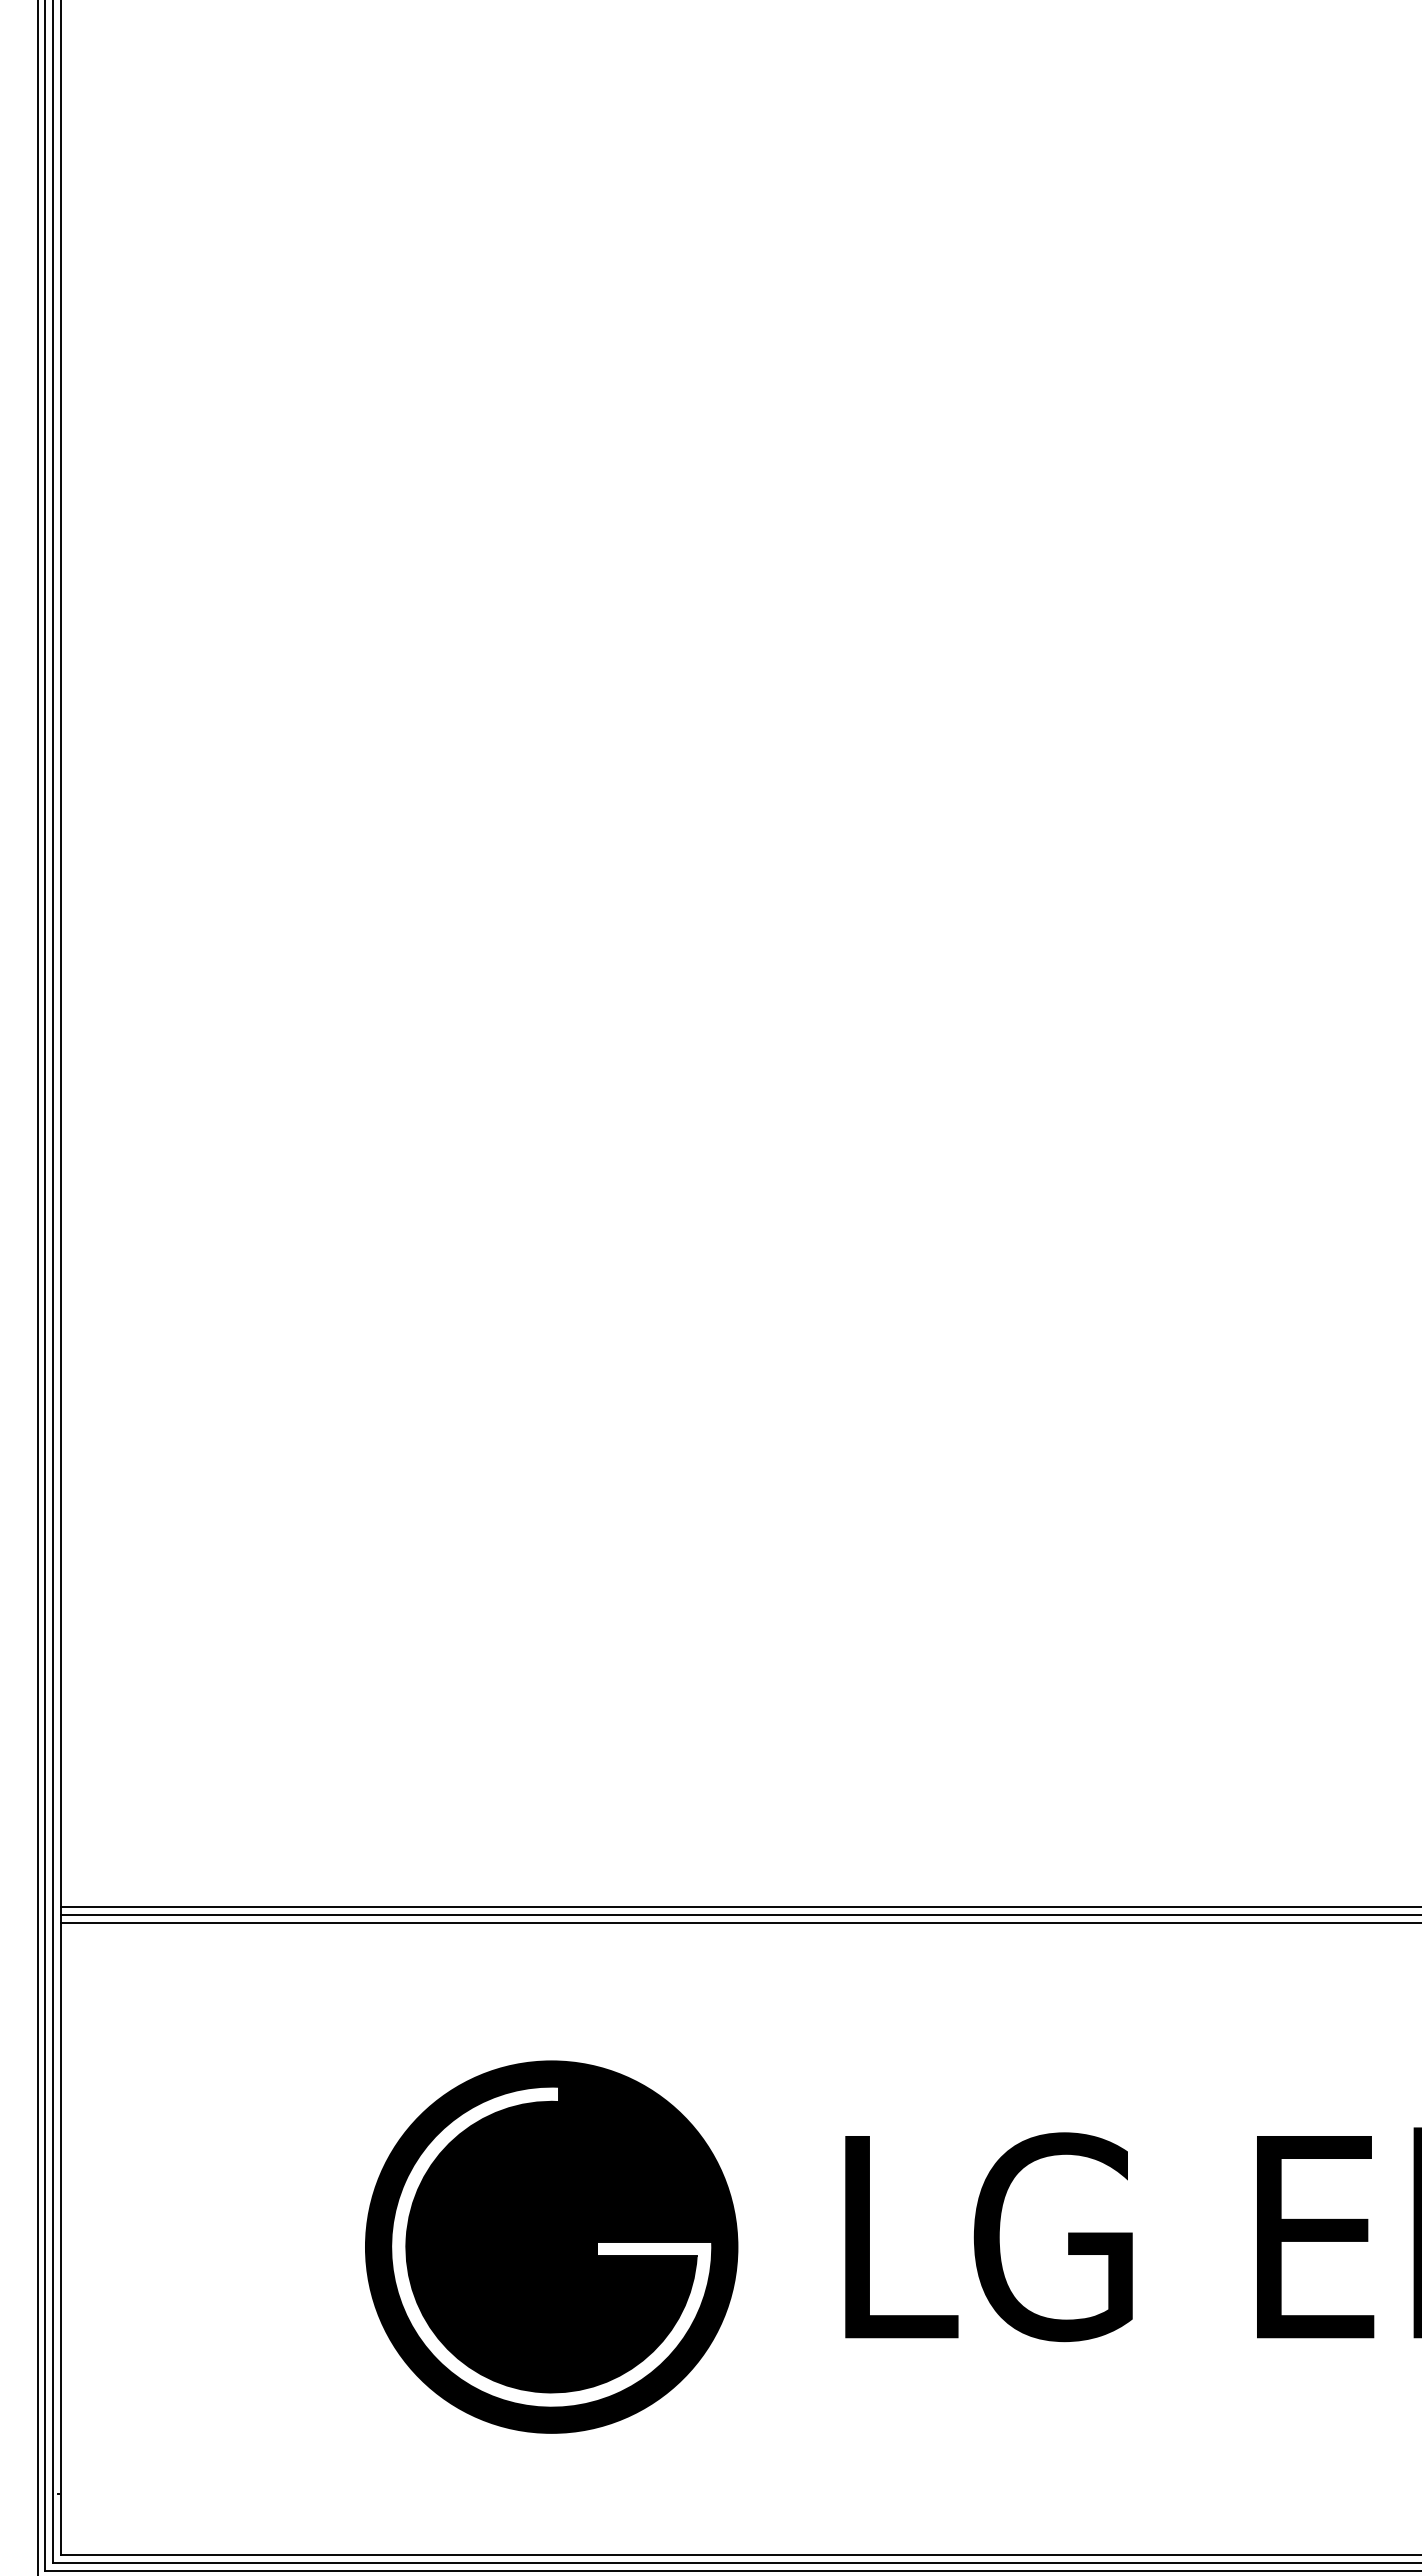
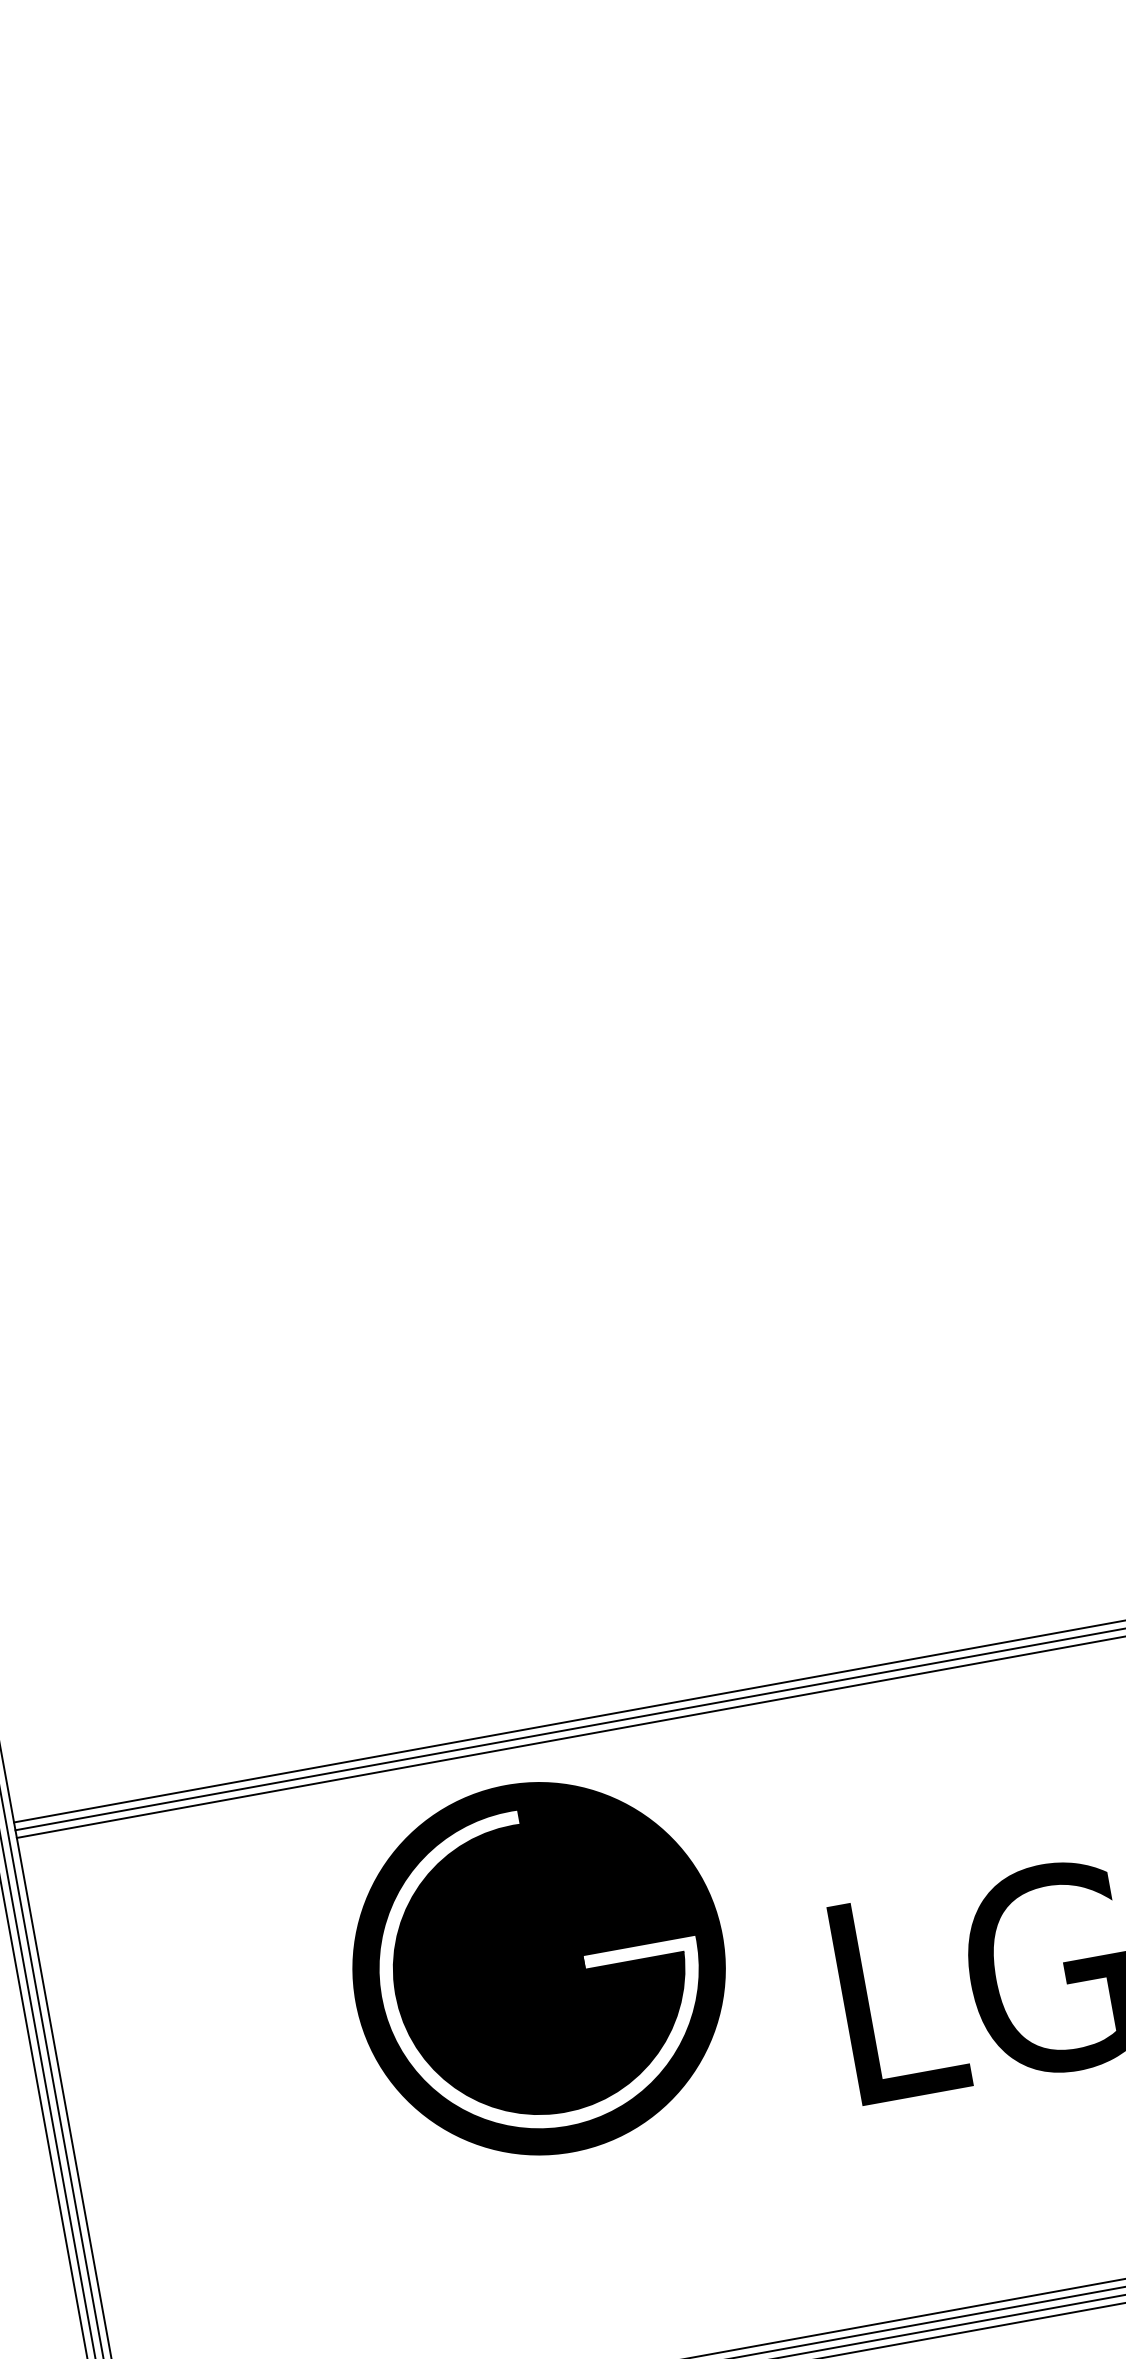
part: (551, 2246) -> (538, 1968), moved

